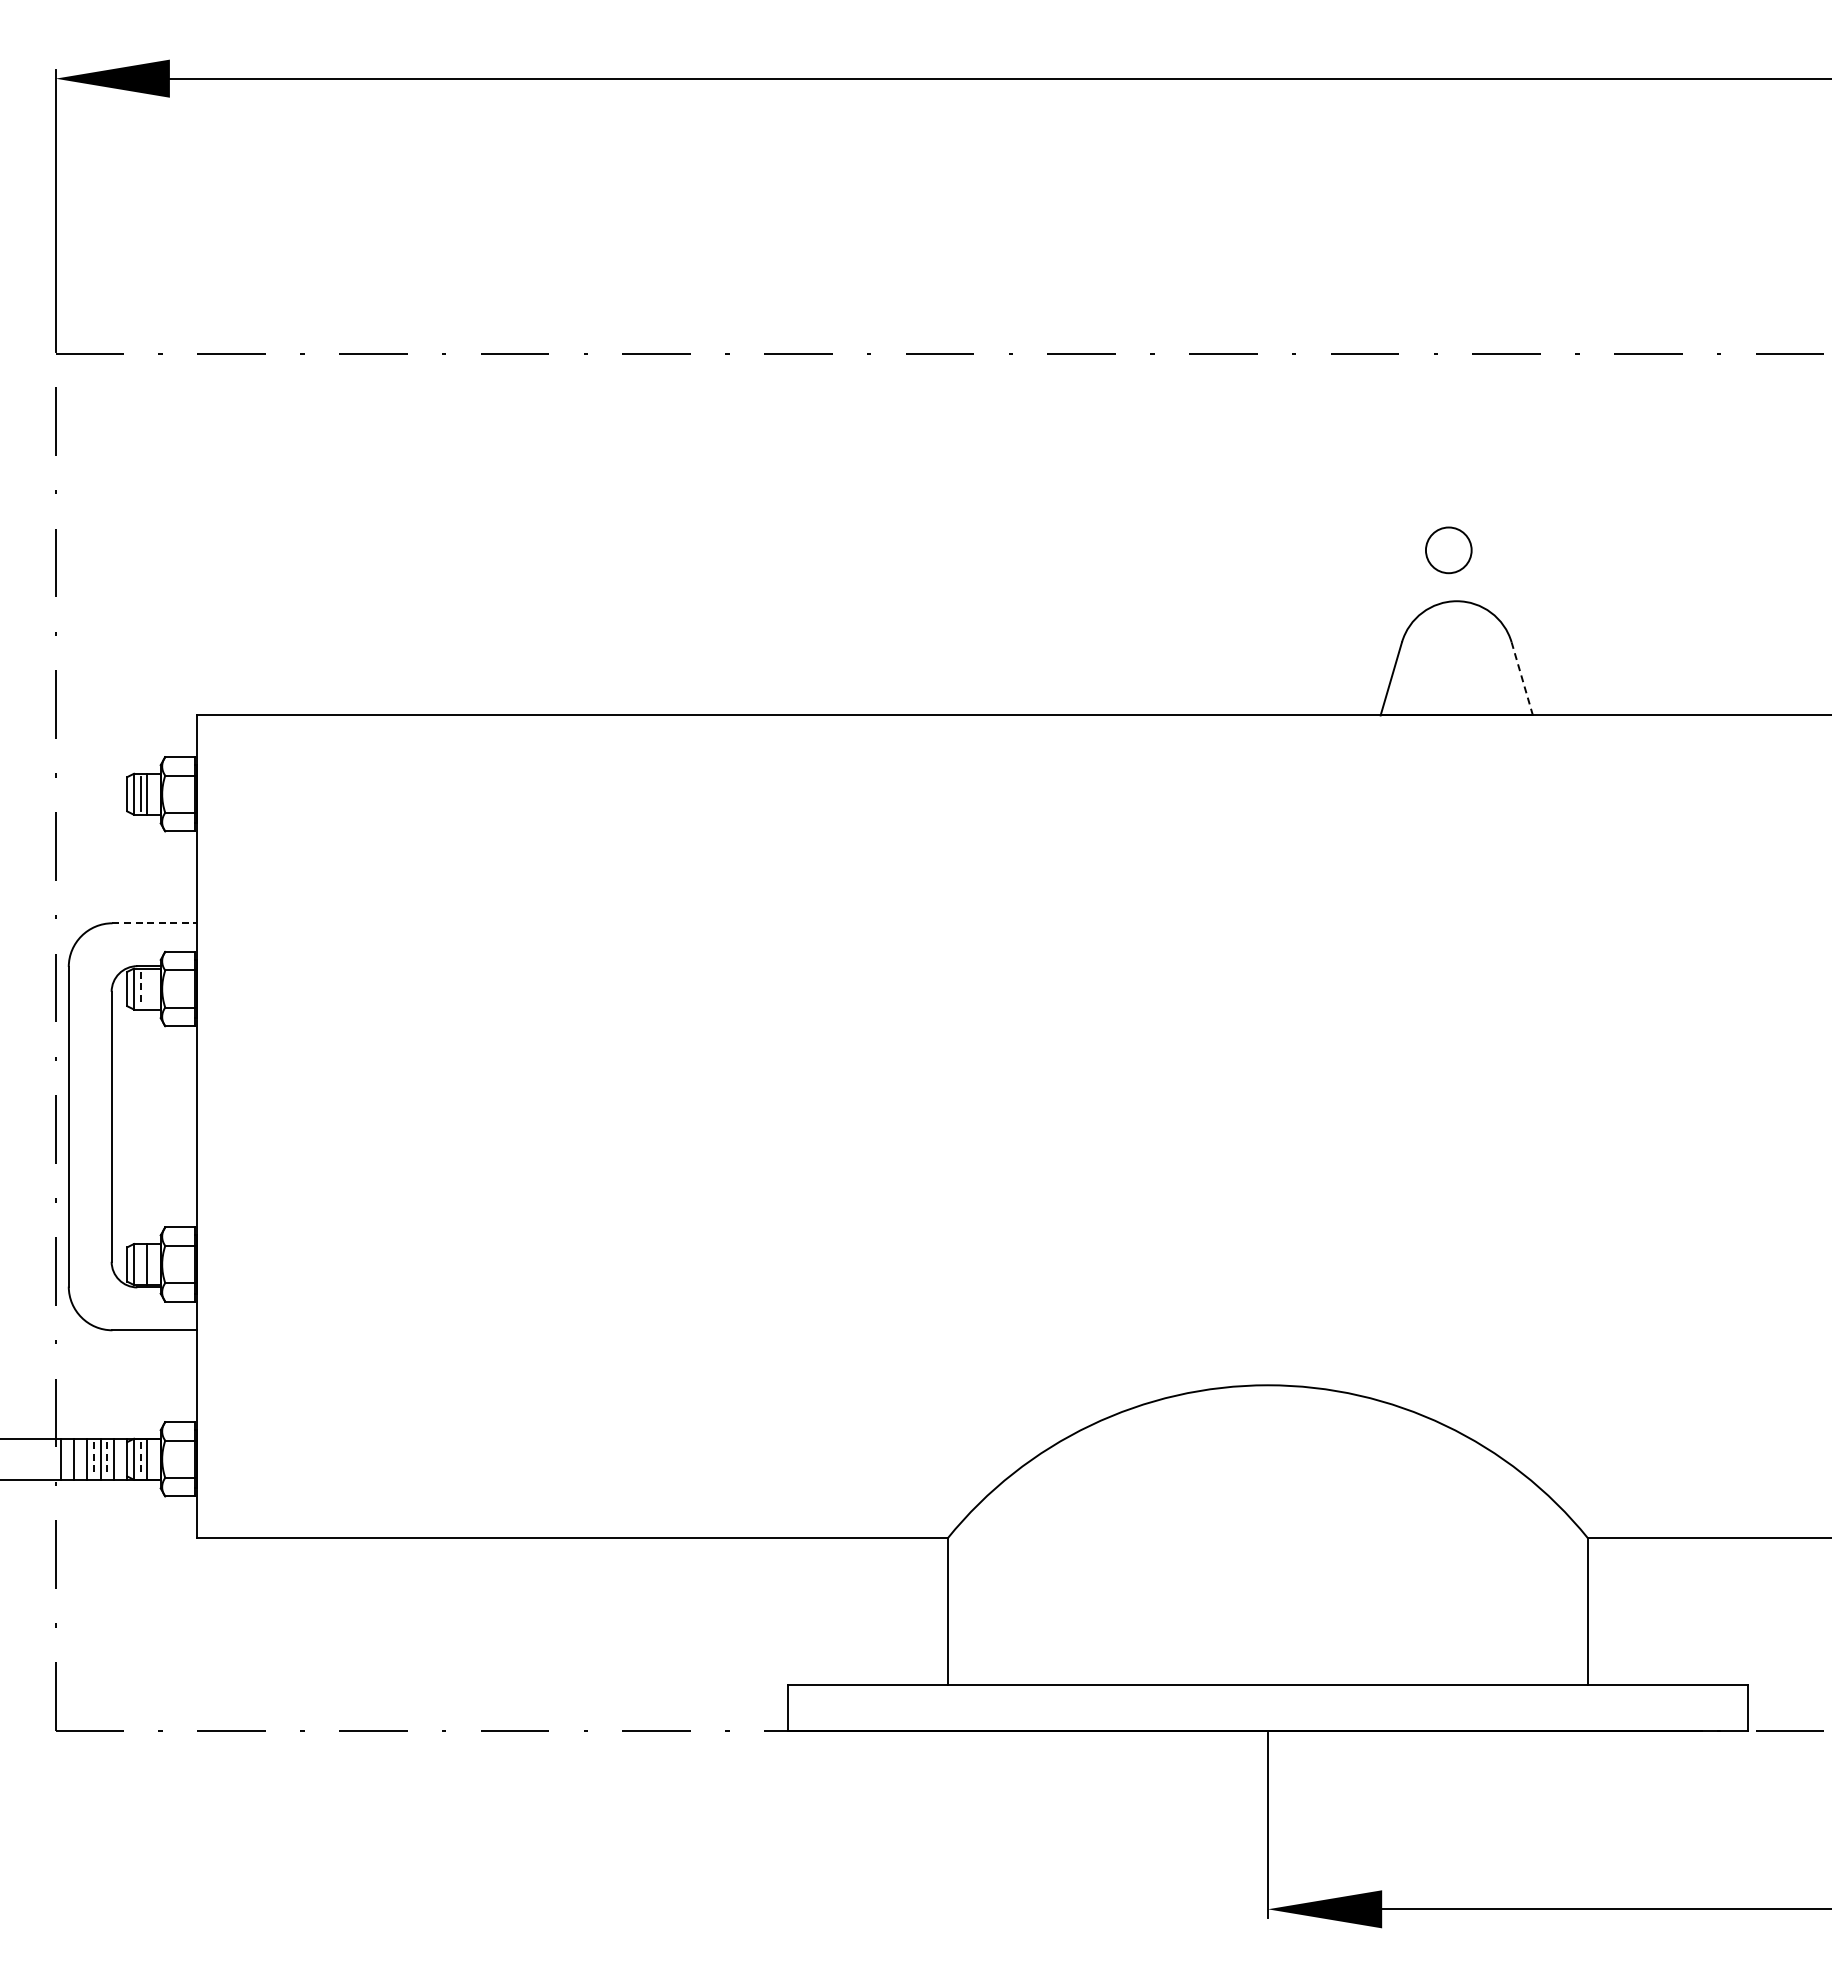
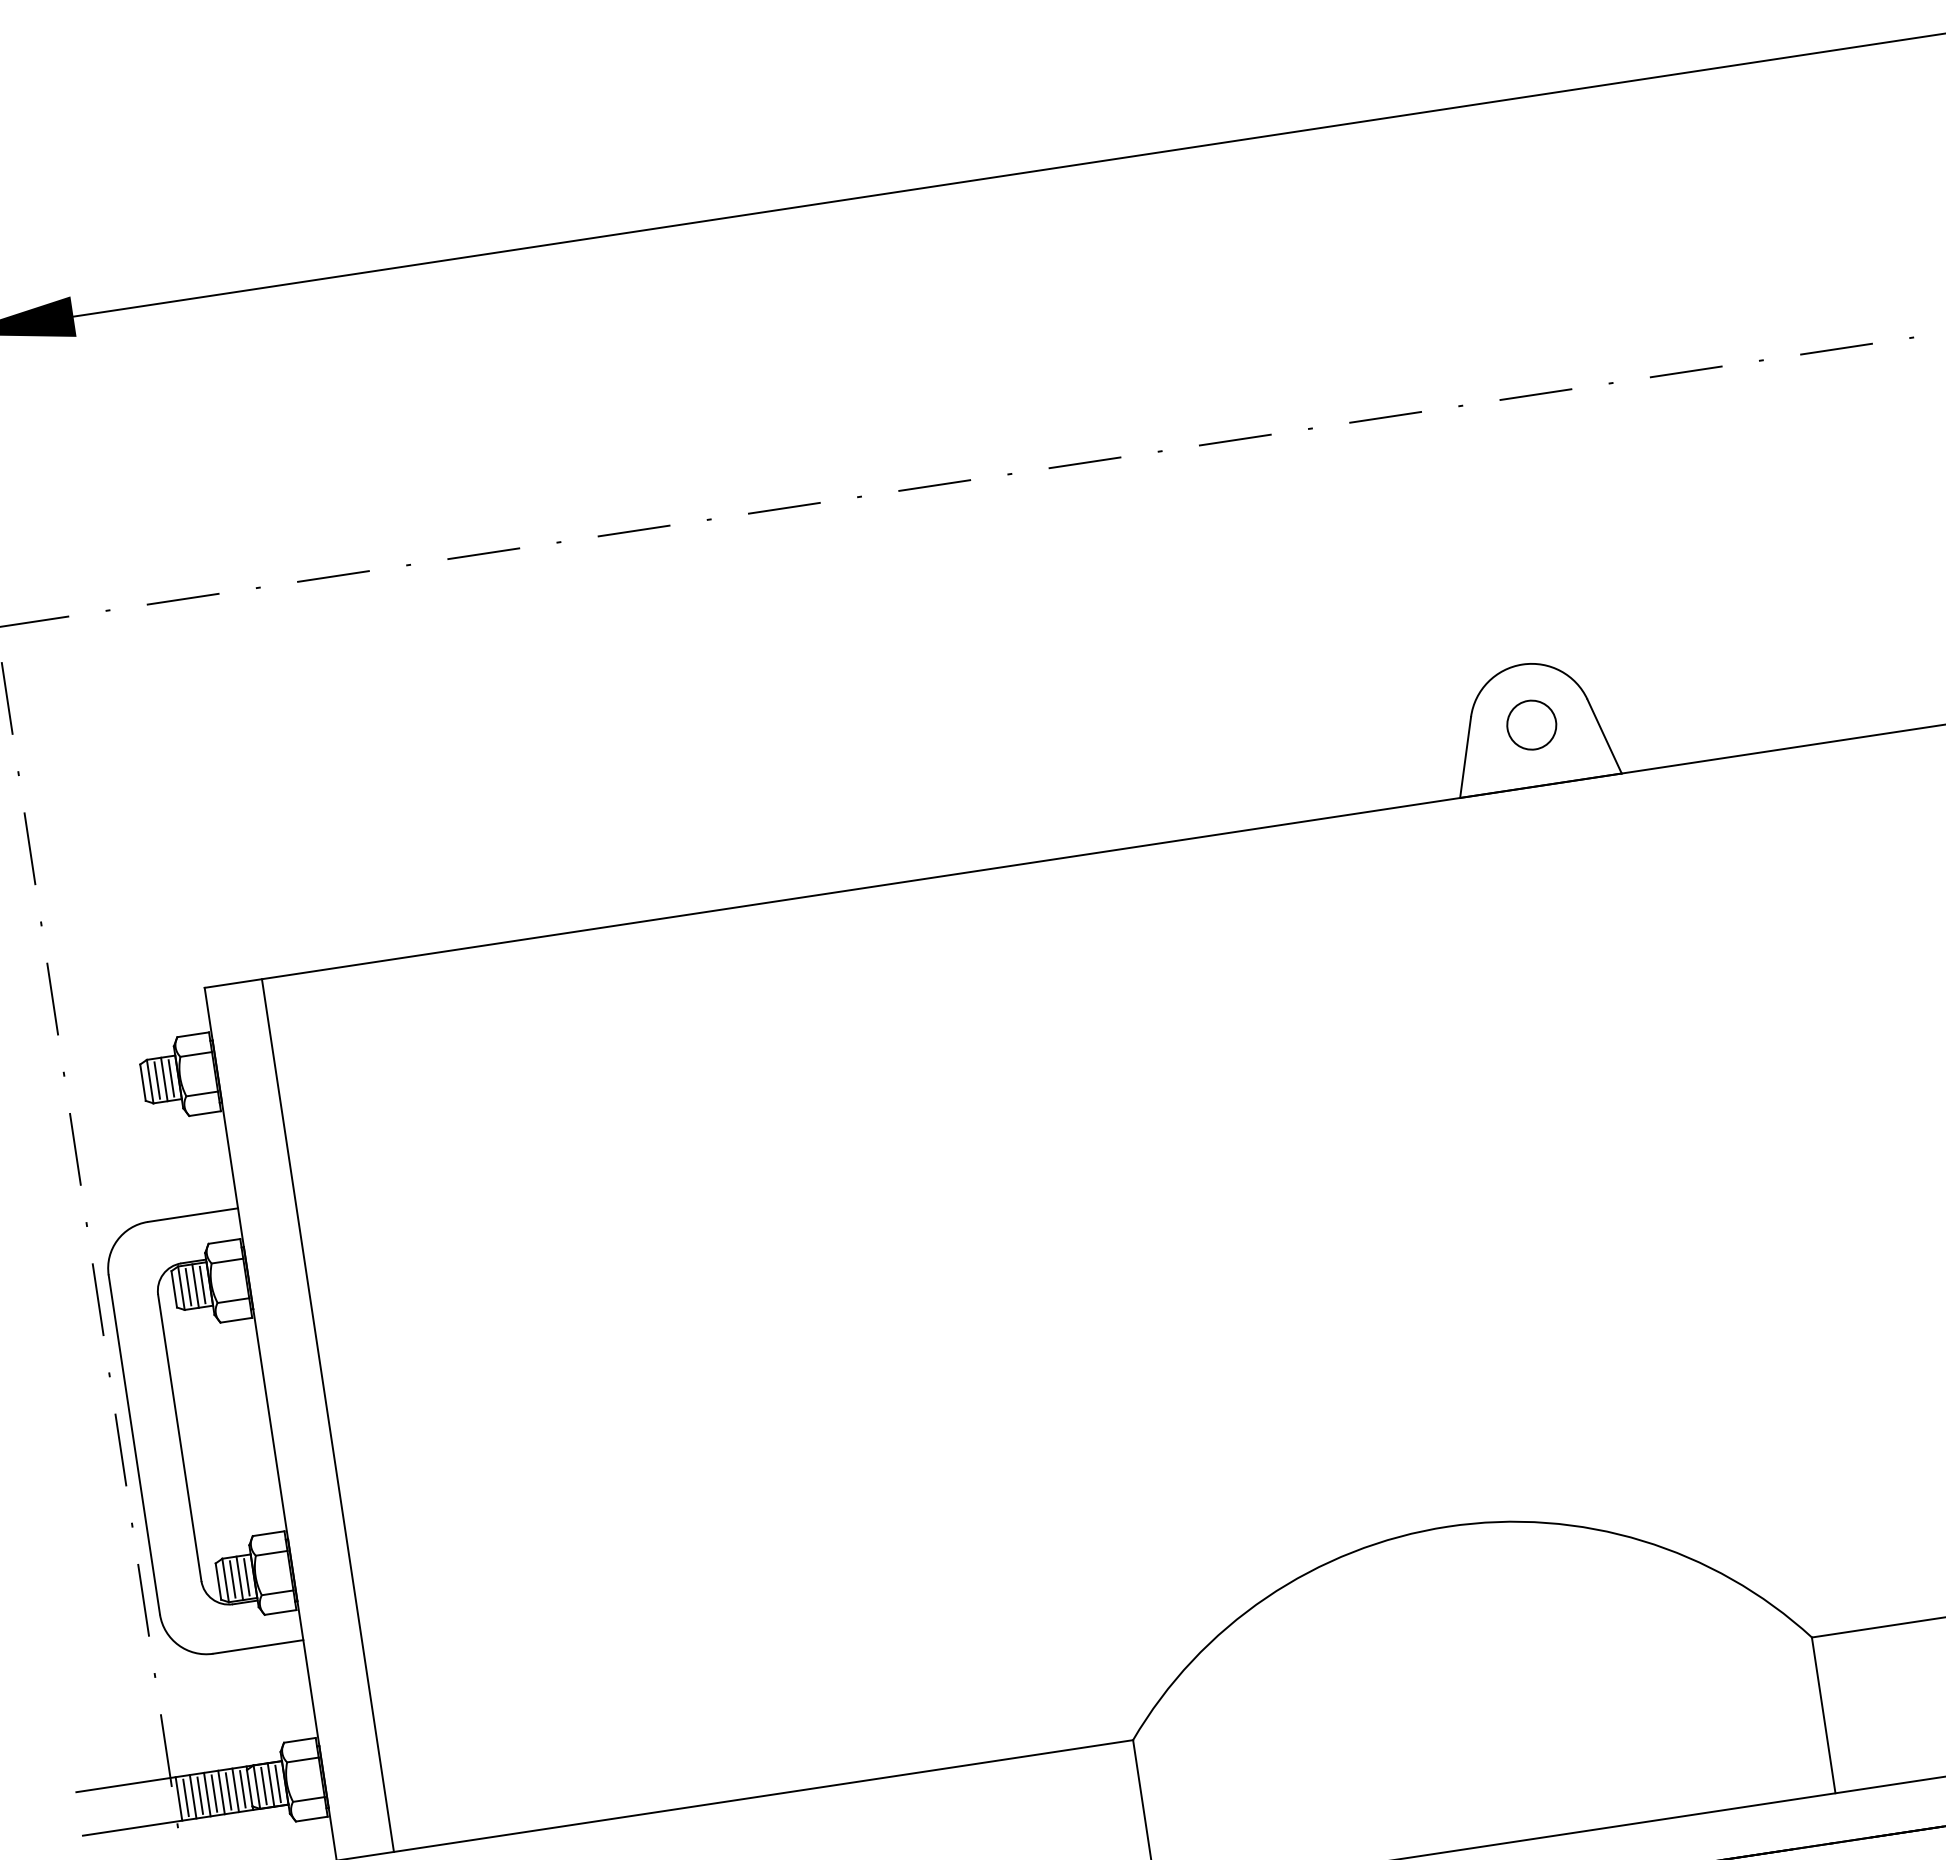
circle: (1448, 550) -> (1531, 725), moved
line: (1522, 678) -> (1604, 735), dashed -> solid
line: (154, 794) -> (171, 1078), added
line: (155, 923) -> (193, 1215), dashed -> solid
line: (147, 988) -> (195, 1285), added
line: (154, 988) -> (203, 1284), added
line: (140, 989) -> (188, 1287), dashed -> solid
line: (251, 1126) -> (328, 1415), added
line: (140, 1264) -> (232, 1579), added
line: (154, 1264) -> (247, 1577), added
line: (67, 1459) -> (186, 1798), added
line: (80, 1459) -> (200, 1795), added
line: (93, 1459) -> (213, 1793), dashed -> solid
line: (107, 1459) -> (228, 1791), dashed -> solid
line: (120, 1459) -> (242, 1789), added
line: (140, 1459) -> (263, 1786), dashed -> solid
line: (154, 1459) -> (278, 1784), added

